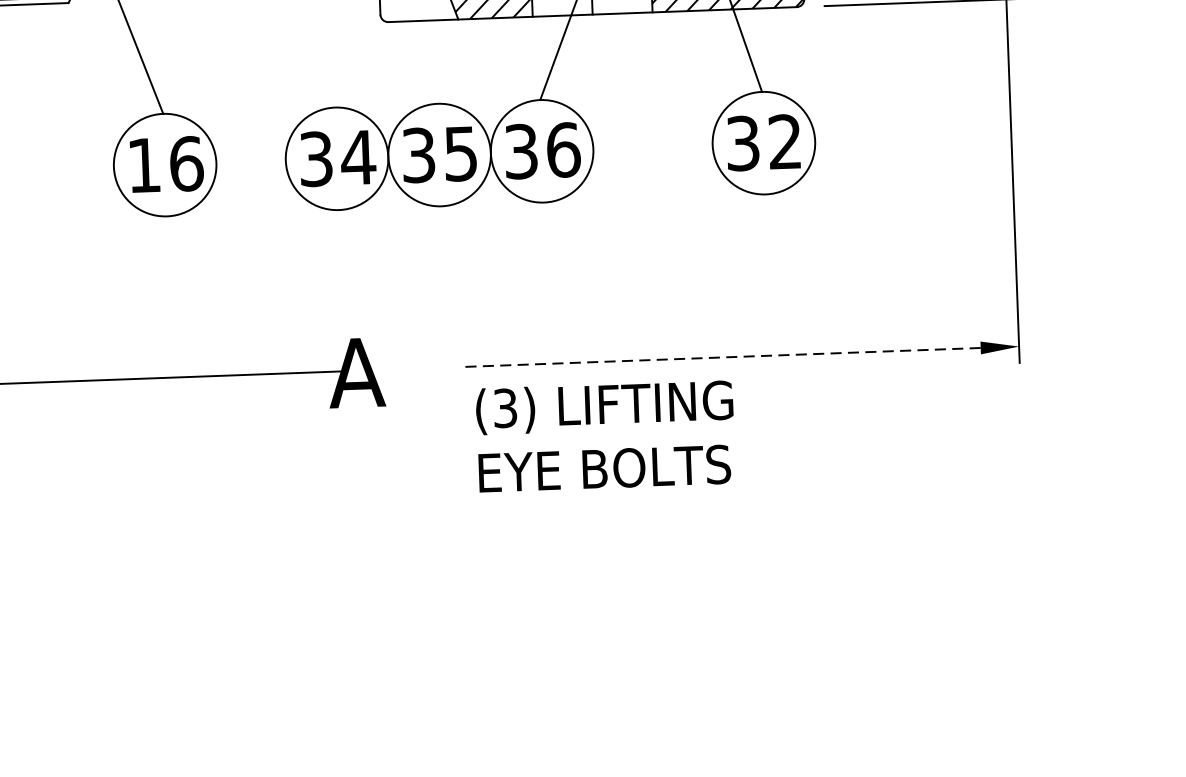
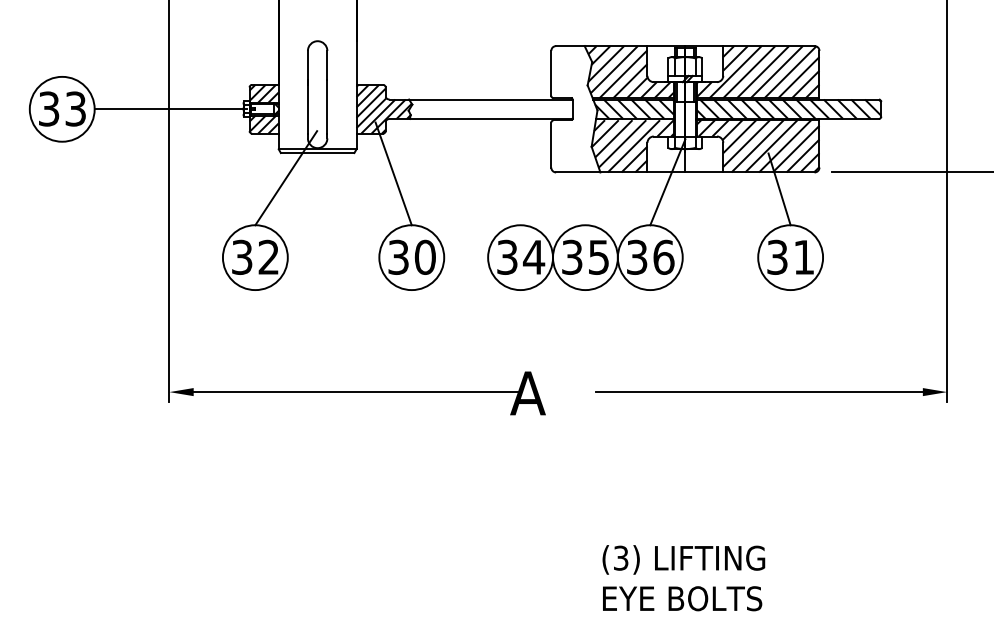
text: (784, 140) -> (803, 256), 32 -> 31
text: (166, 163) -> (412, 256), 16 -> 30
line: (722, 358) -> (759, 392), dashed -> solid
text: (605, 436) -> (683, 578), moved

